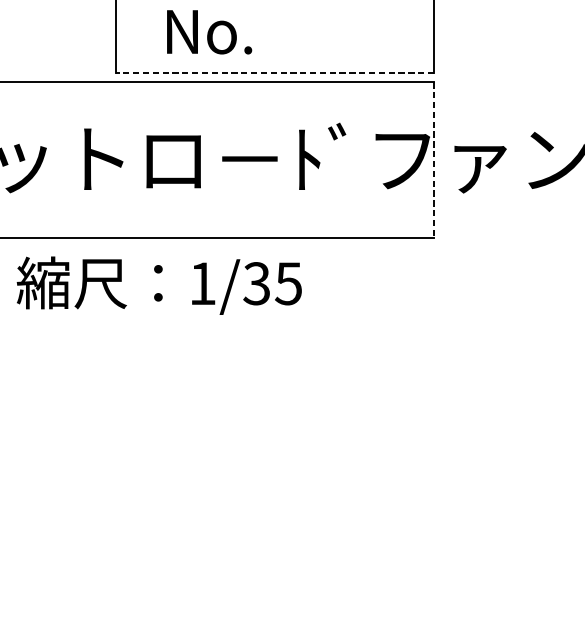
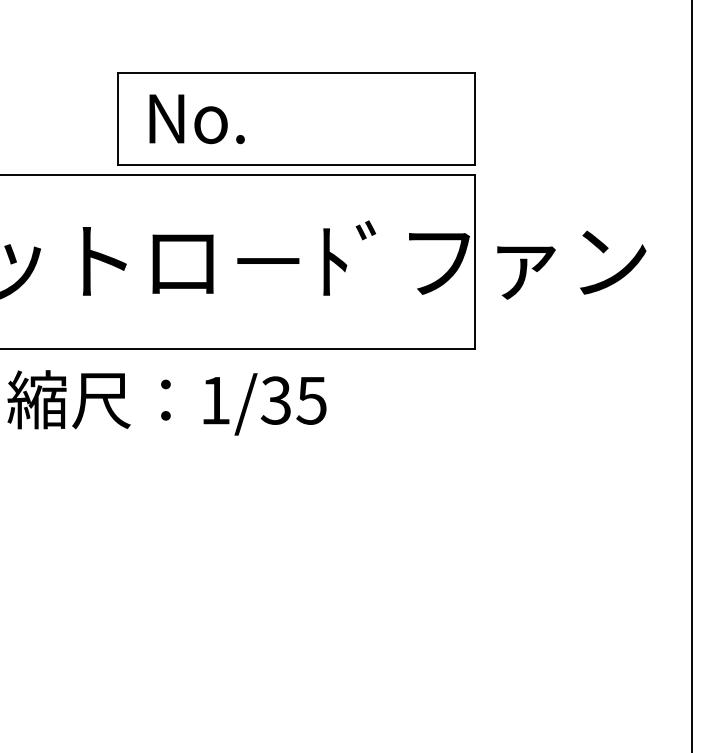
text: (208, 32) -> (196, 119), moved
line: (274, 72) -> (295, 164), dashed -> solid
line: (434, 160) -> (474, 262), dashed -> solid

